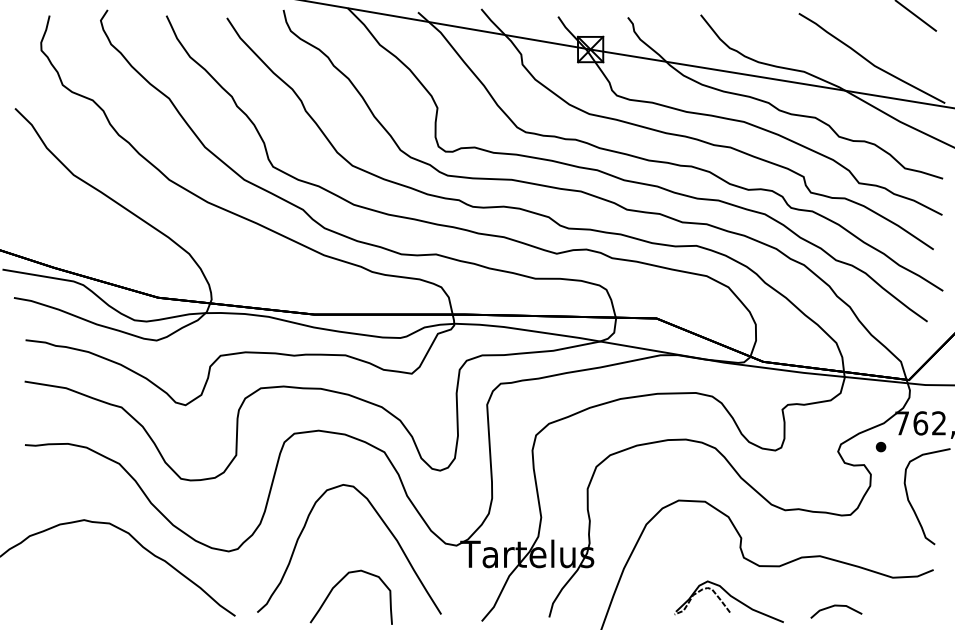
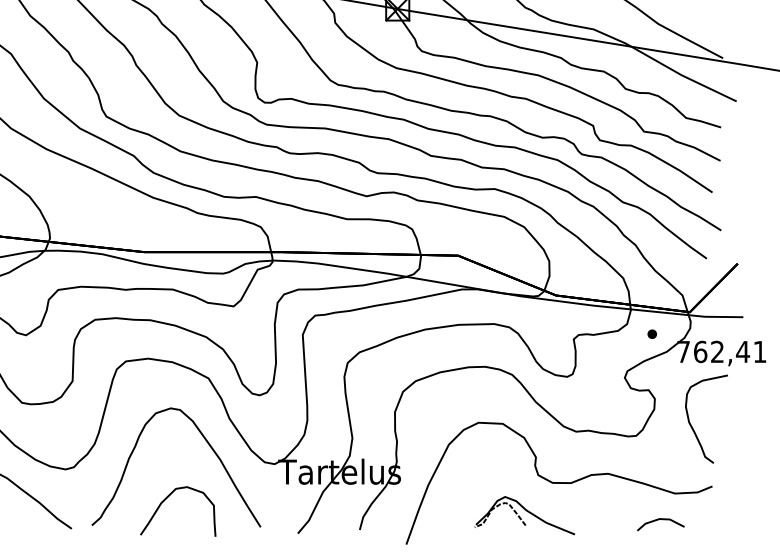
part: (880, 447) -> (651, 334), moved
line: (836, 606) -> (660, 519), moved

